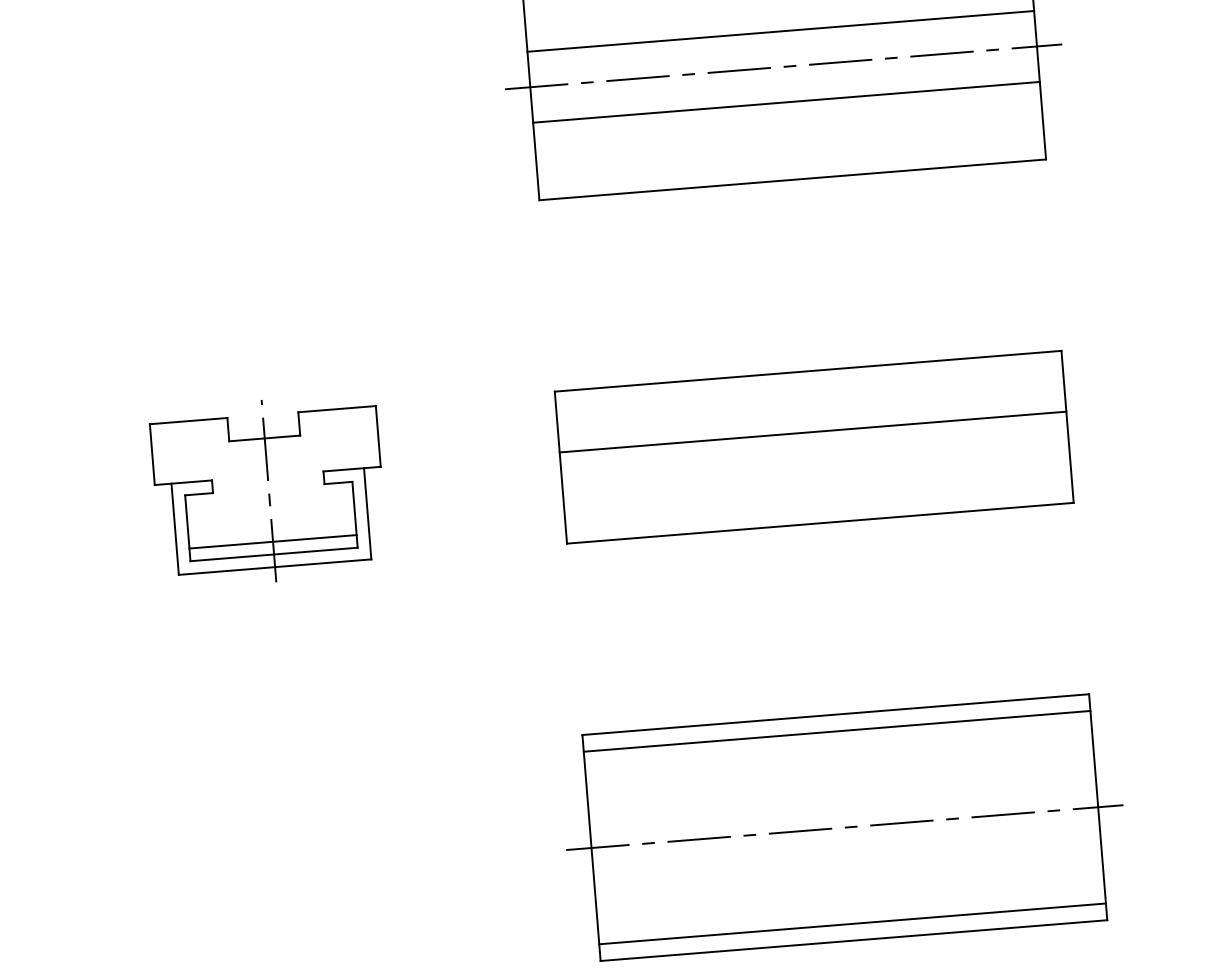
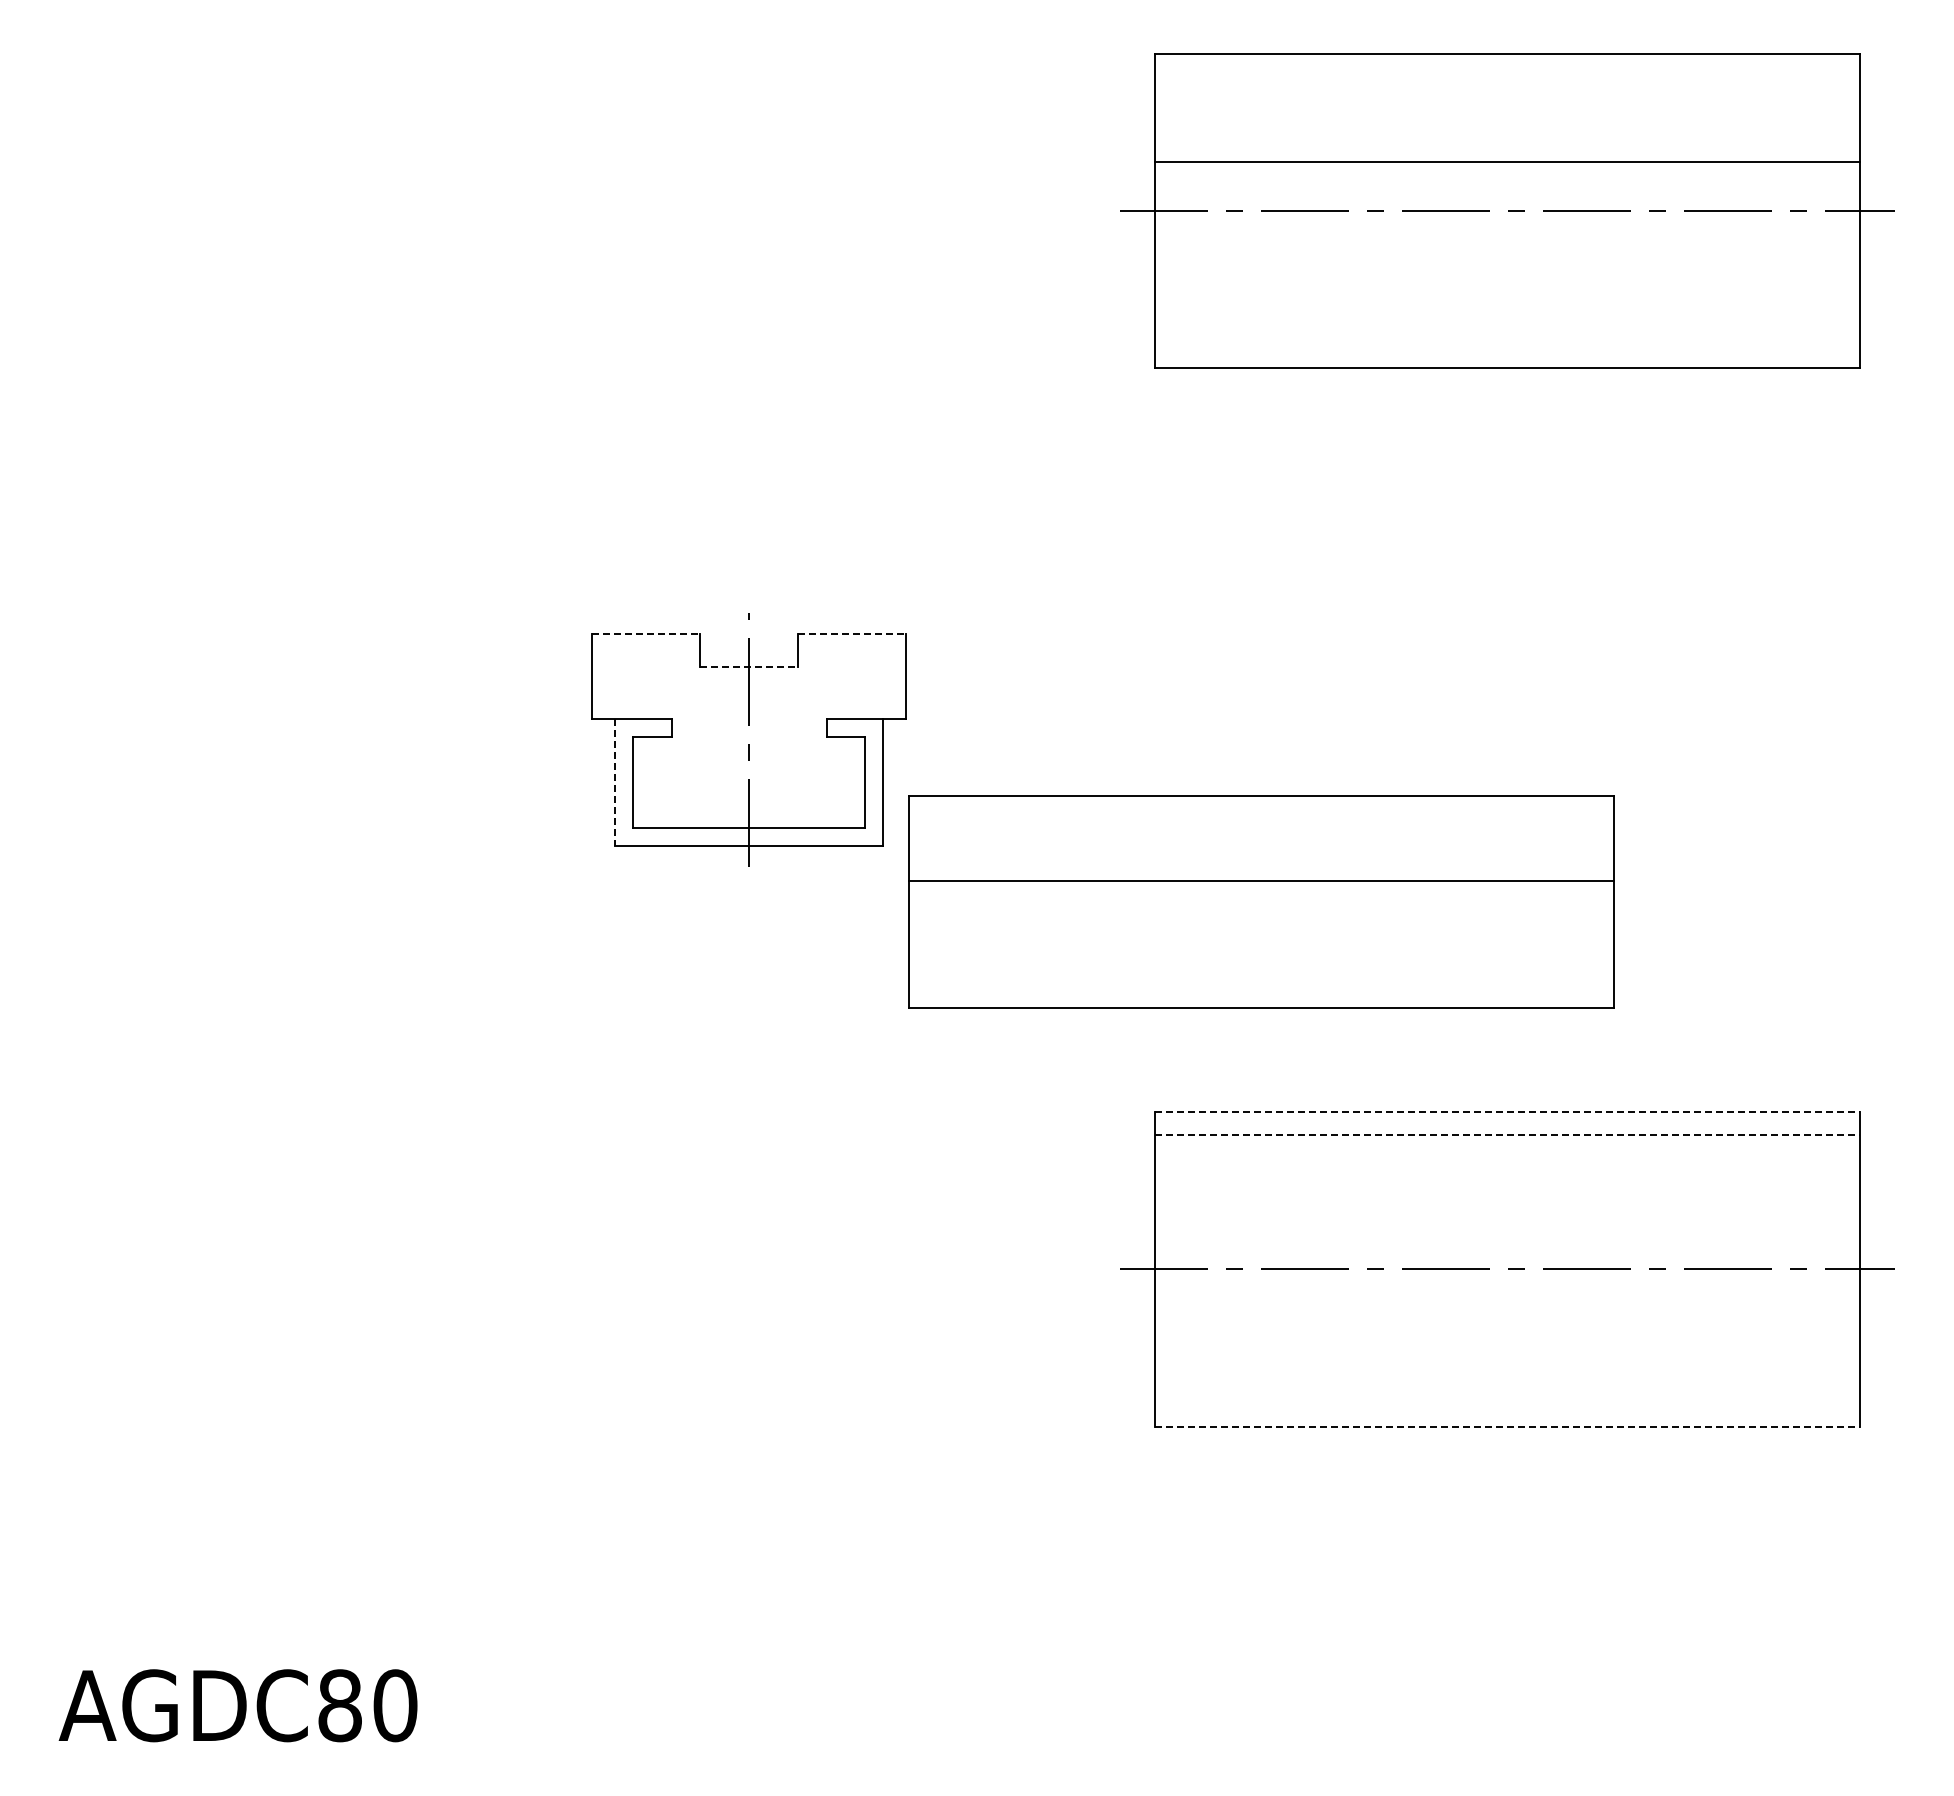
line: (786, 102) -> (1507, 260), removed
line: (337, 409) -> (852, 634), solid -> dashed
line: (188, 421) -> (645, 634), solid -> dashed
line: (265, 438) -> (749, 666), solid -> dashed
part: (814, 446) -> (1261, 901), moved
line: (175, 529) -> (615, 782), solid -> dashed
line: (272, 541) -> (748, 810), removed
line: (836, 714) -> (1508, 1112), solid -> dashed
line: (837, 731) -> (1508, 1135), solid -> dashed
line: (852, 924) -> (1507, 1403), removed
line: (854, 940) -> (1508, 1426), solid -> dashed

